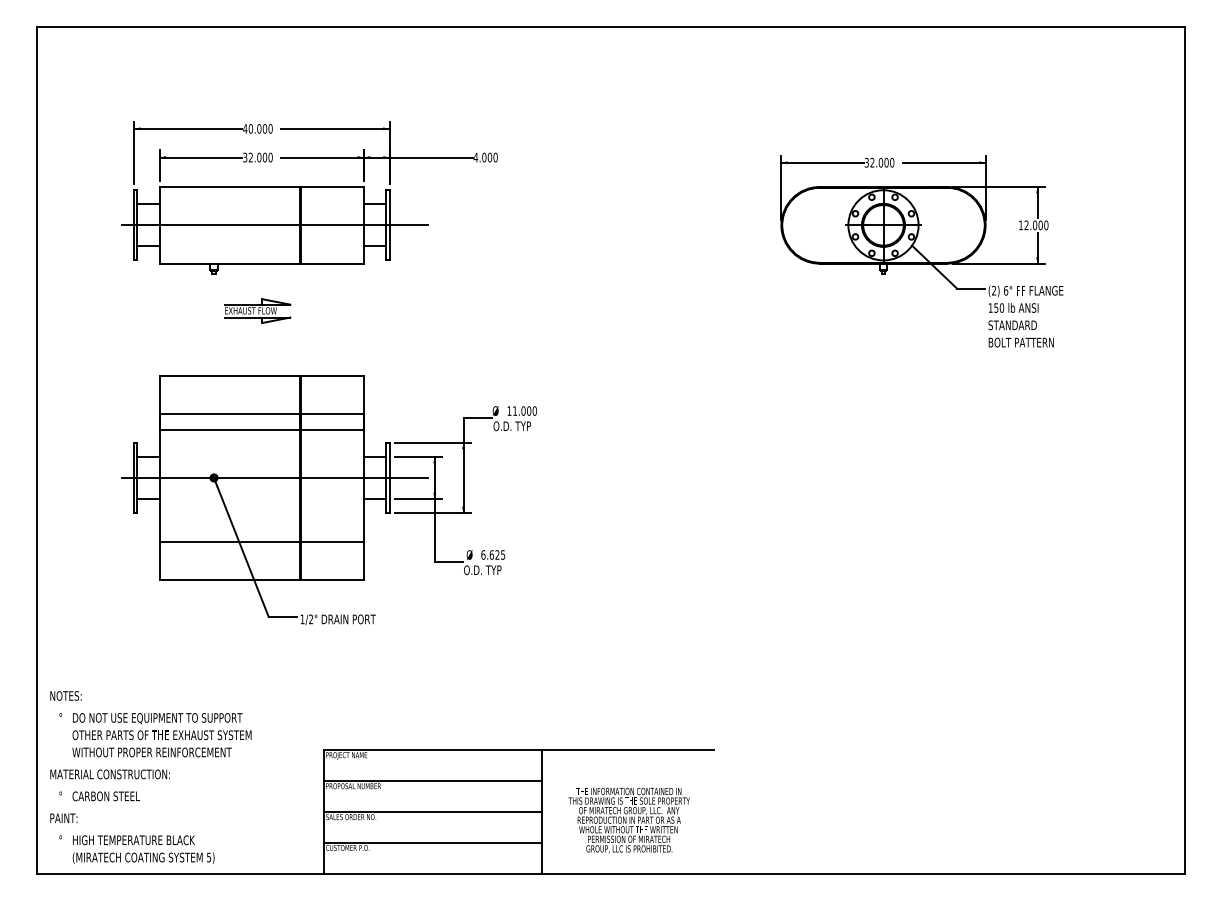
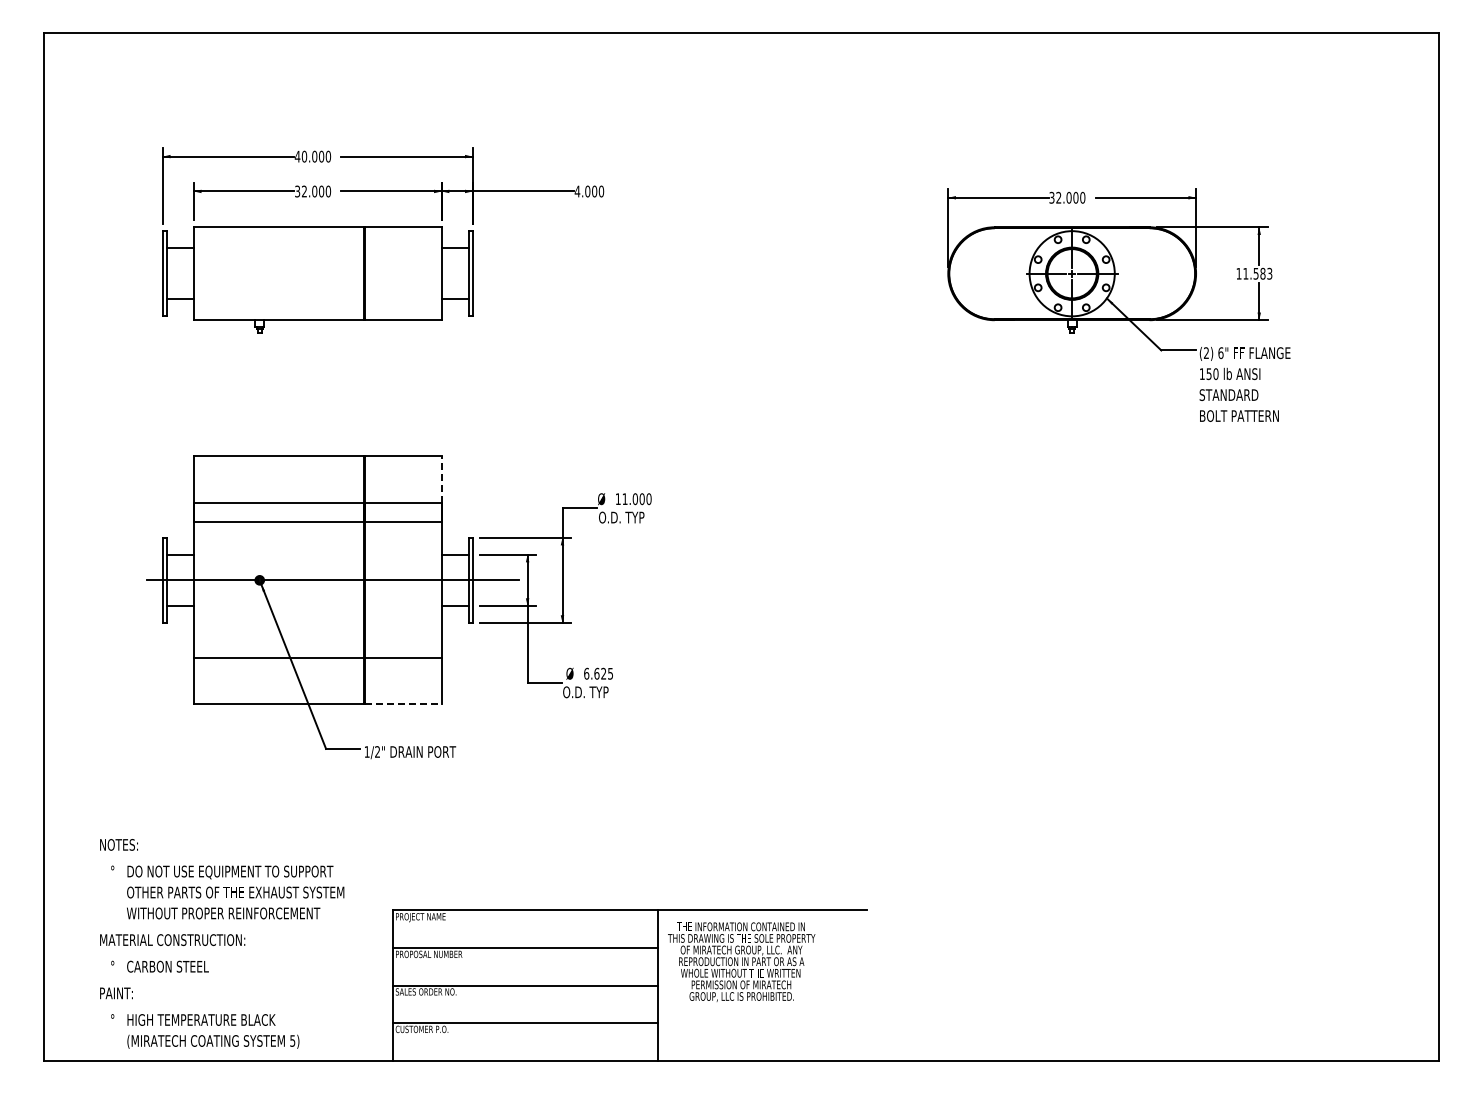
line: (274, 225) -> (333, 273), removed
text: (1036, 225) -> (1257, 273), 12.000 -> 11.583
part: (257, 310) -> (312, 377), removed
line: (363, 394) -> (441, 479), solid -> dashed
line: (332, 580) -> (403, 704), solid -> dashed
text: (151, 777) -> (222, 943), moved
text: (629, 820) -> (741, 961), moved

